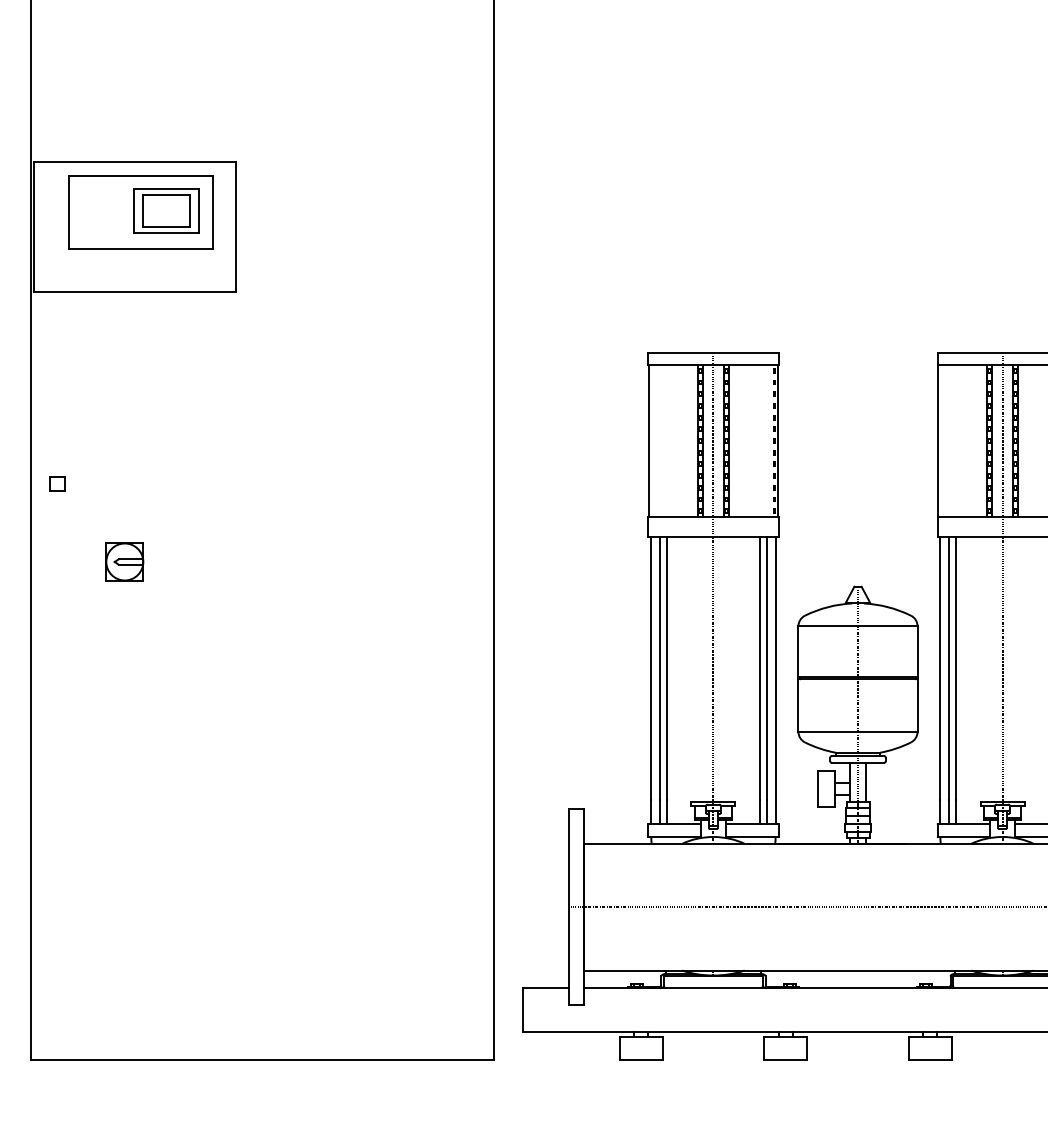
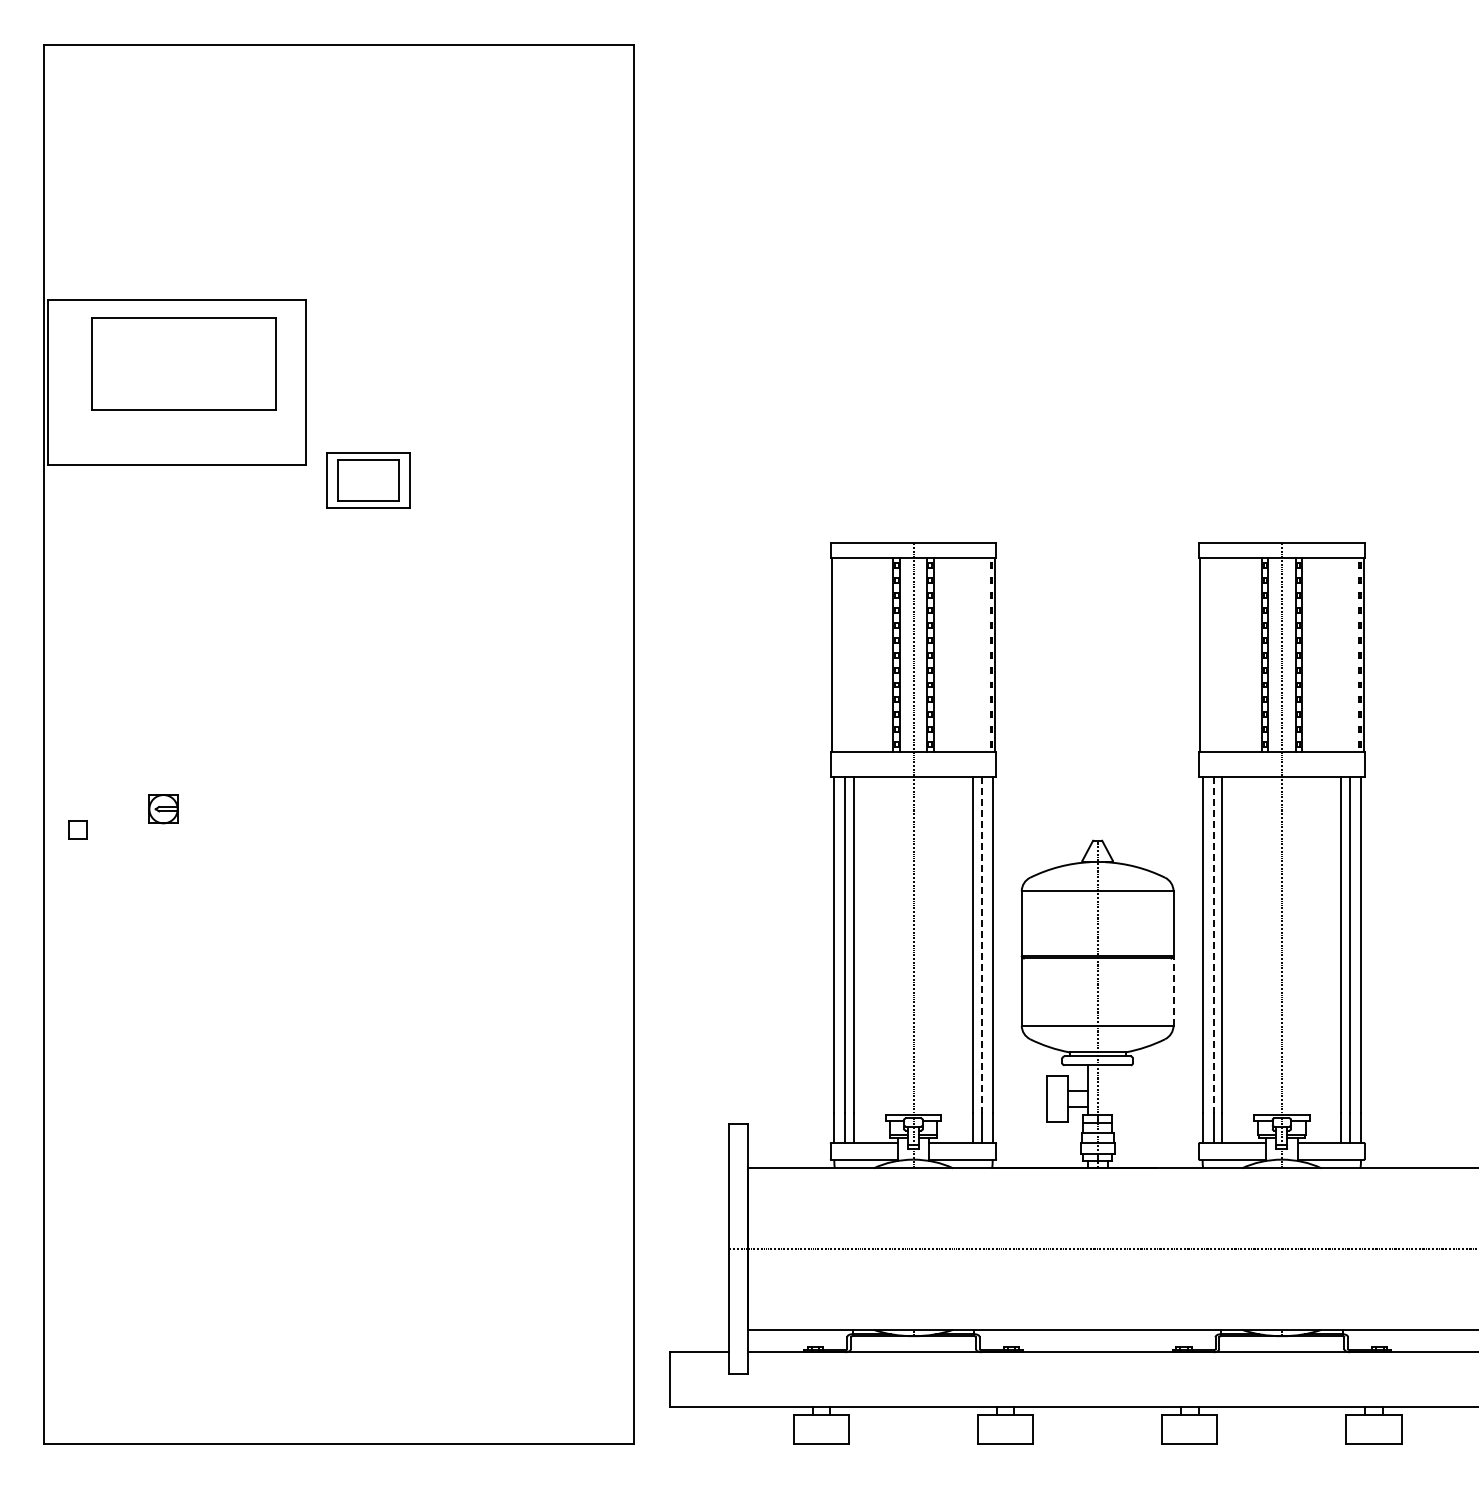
part: (166, 211) -> (368, 480), moved
part: (57, 483) -> (77, 829), moved
part: (124, 561) -> (163, 808), size x0.6
line: (766, 668) -> (981, 944), solid -> dashed
line: (948, 668) -> (1213, 944), solid -> dashed
line: (917, 705) -> (1173, 992), solid -> dashed
line: (865, 782) -> (1107, 1090), removed

